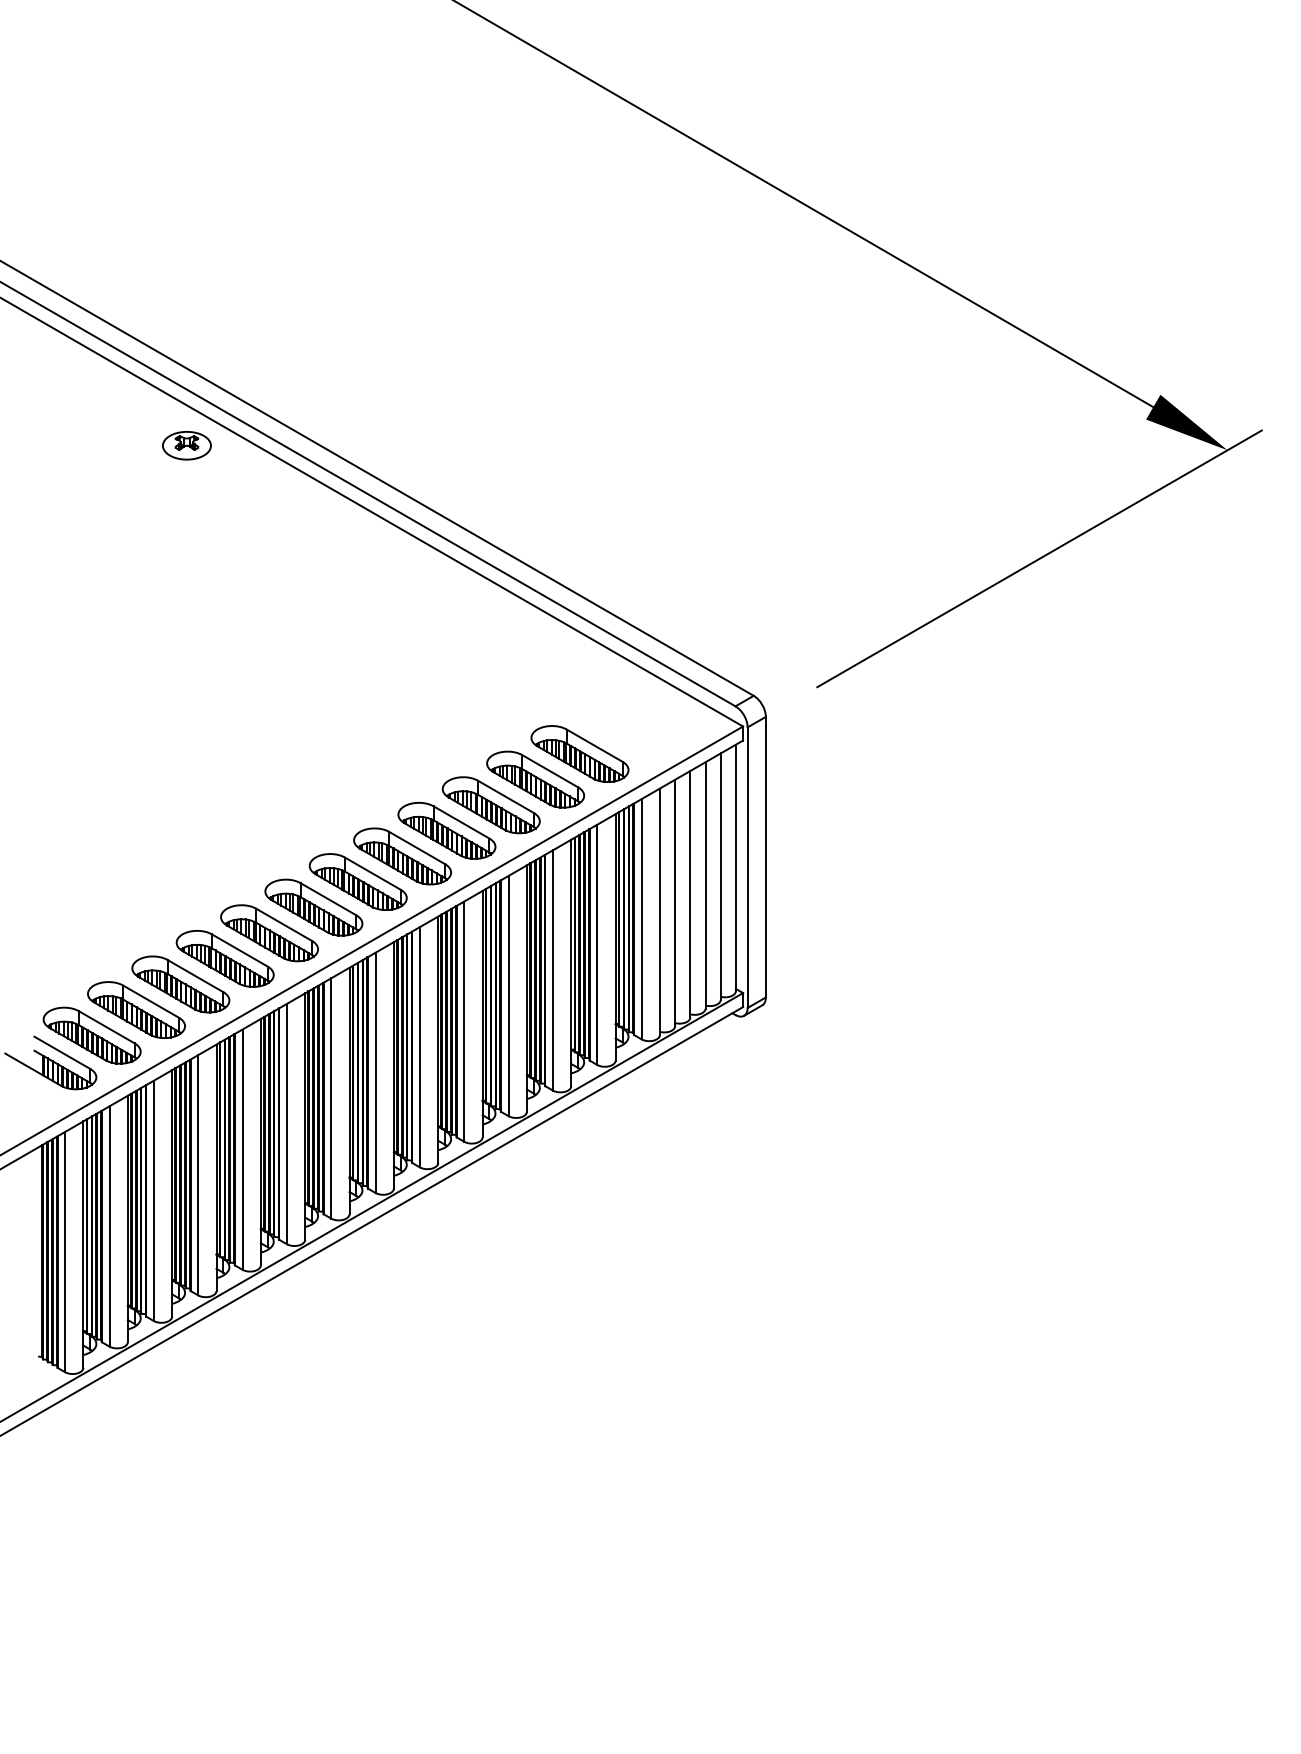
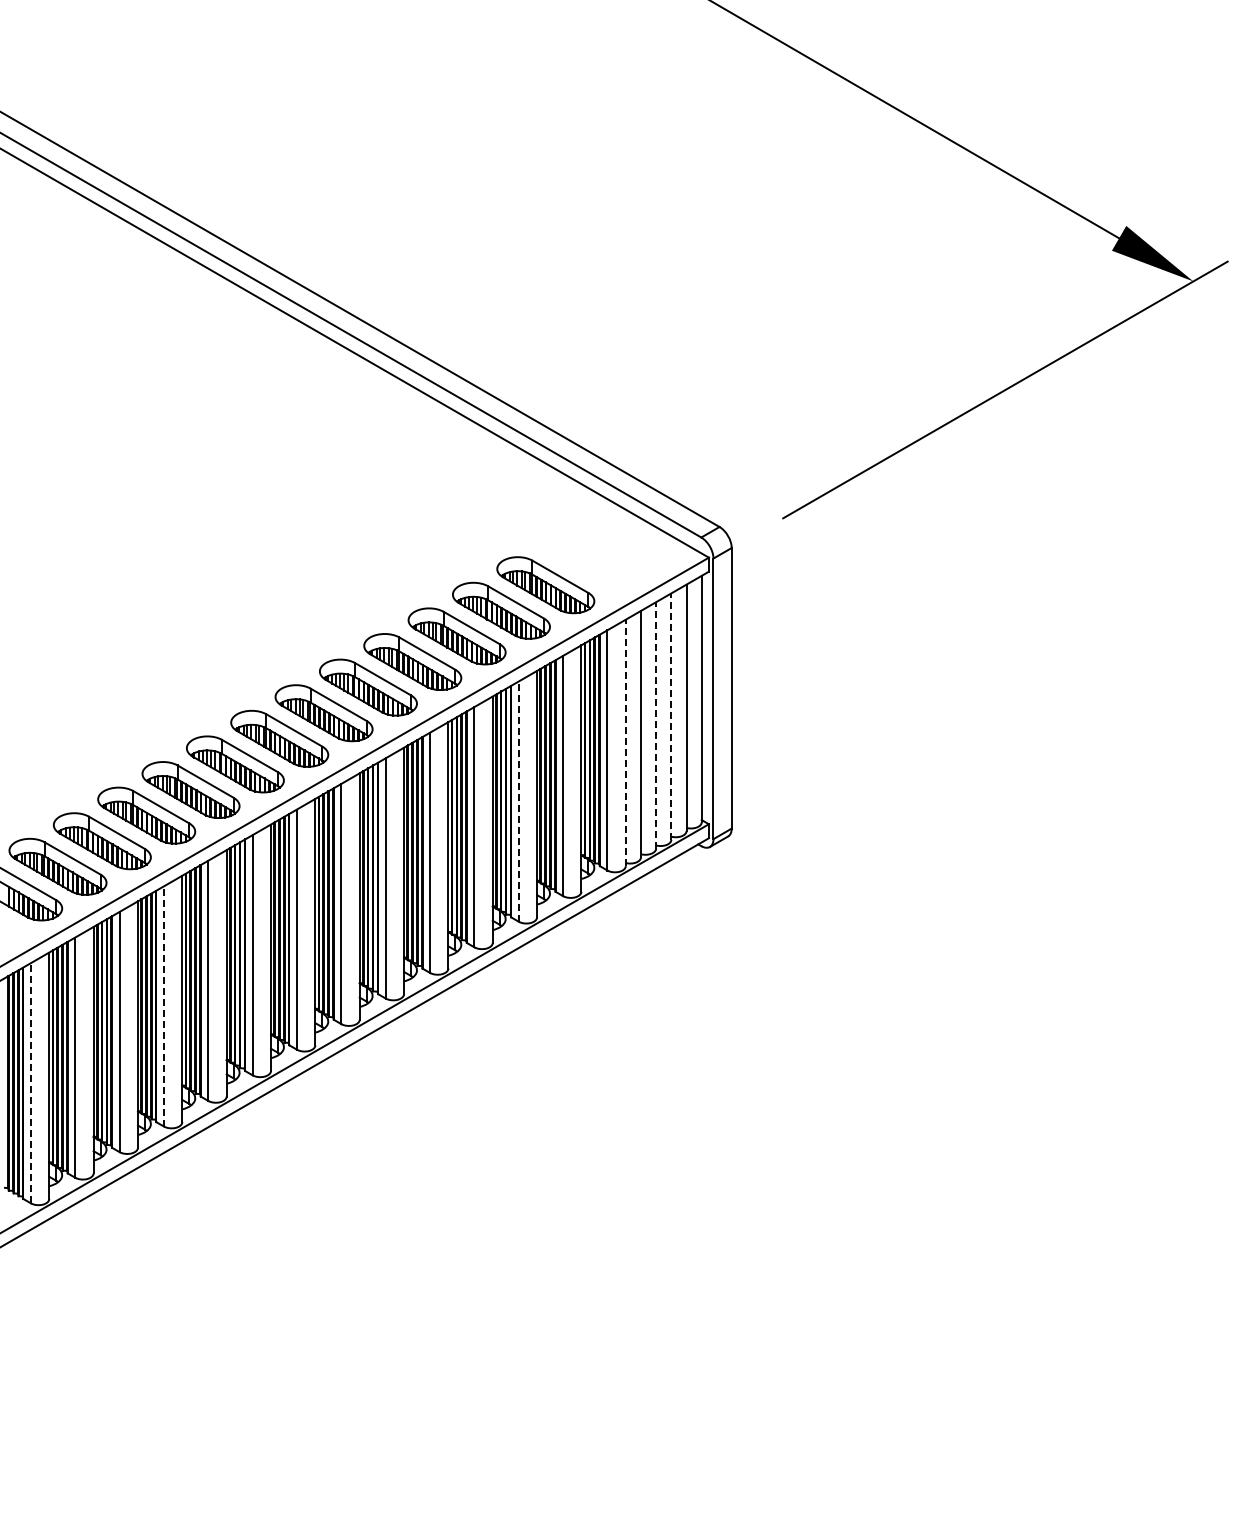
part: (186, 445) -> (152, 276), removed
line: (705, 884) -> (671, 715), solid -> dashed
line: (690, 893) -> (656, 724), solid -> dashed
line: (659, 911) -> (625, 742), solid -> dashed
line: (552, 969) -> (518, 800), solid -> dashed
line: (198, 1174) -> (164, 1005), solid -> dashed
line: (65, 1251) -> (31, 1082), solid -> dashed

